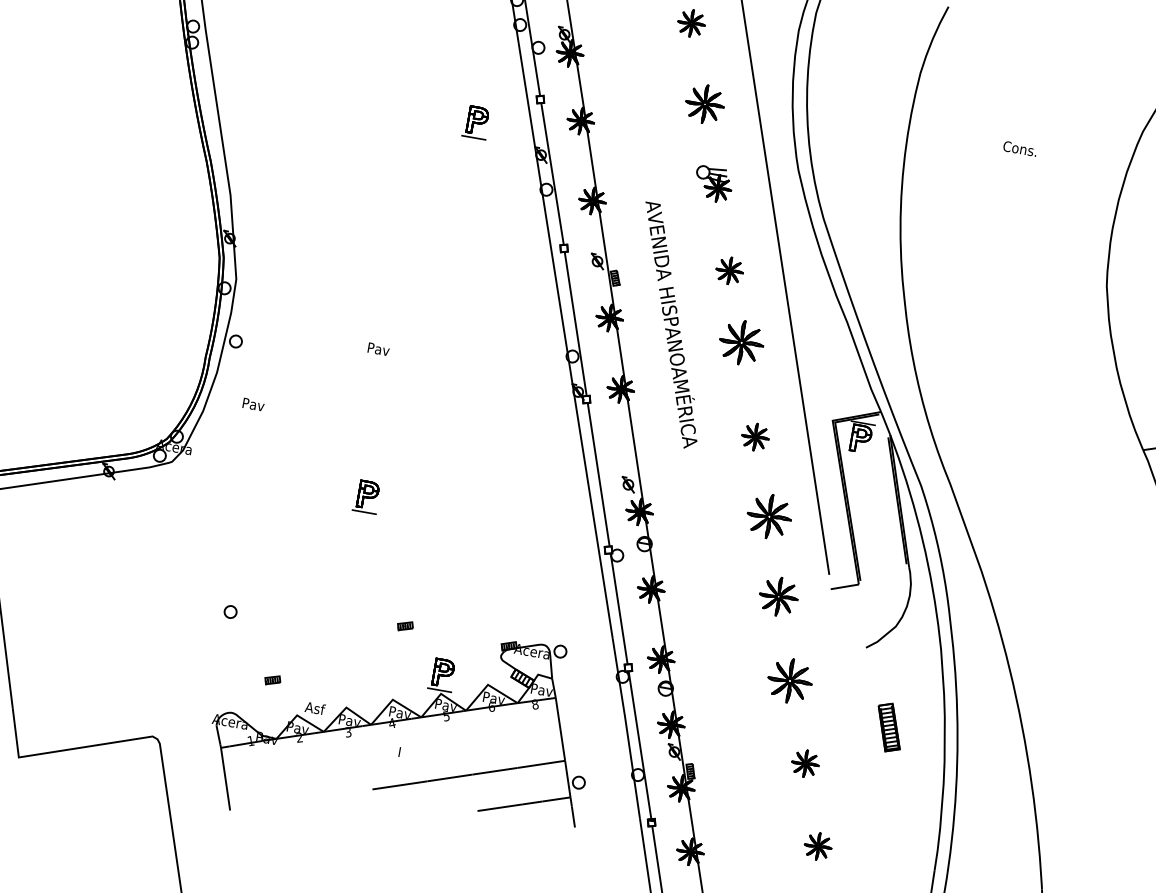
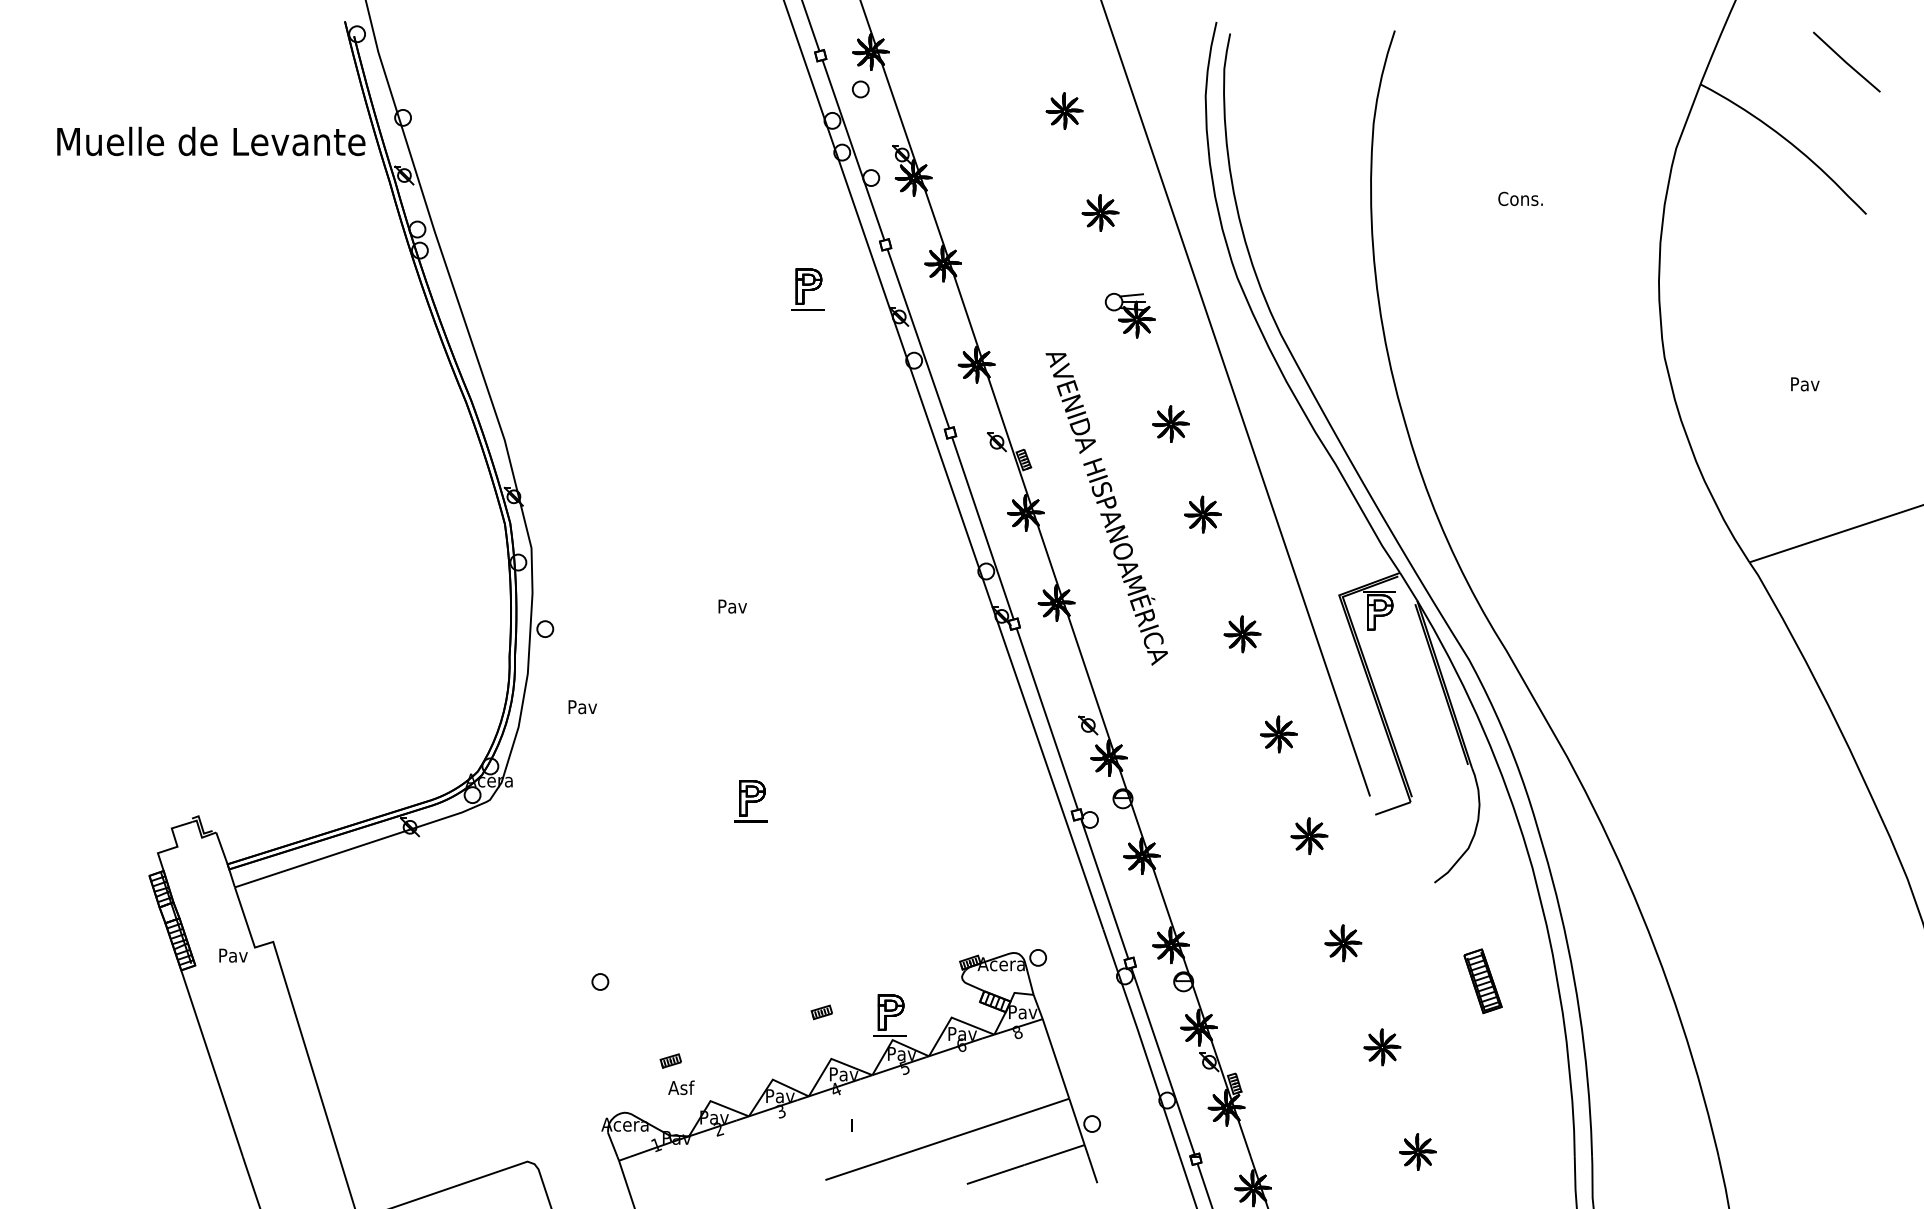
part: (704, 103) -> (1100, 212), size x0.71
part: (741, 342) -> (1202, 514), size x0.62
part: (769, 516) -> (1278, 734), size x0.62
part: (778, 596) -> (1309, 835), size x0.71
part: (405, 626) -> (821, 1012), moved
part: (790, 681) -> (1343, 943), size x0.62
text: (315, 708) -> (681, 1087), moved

